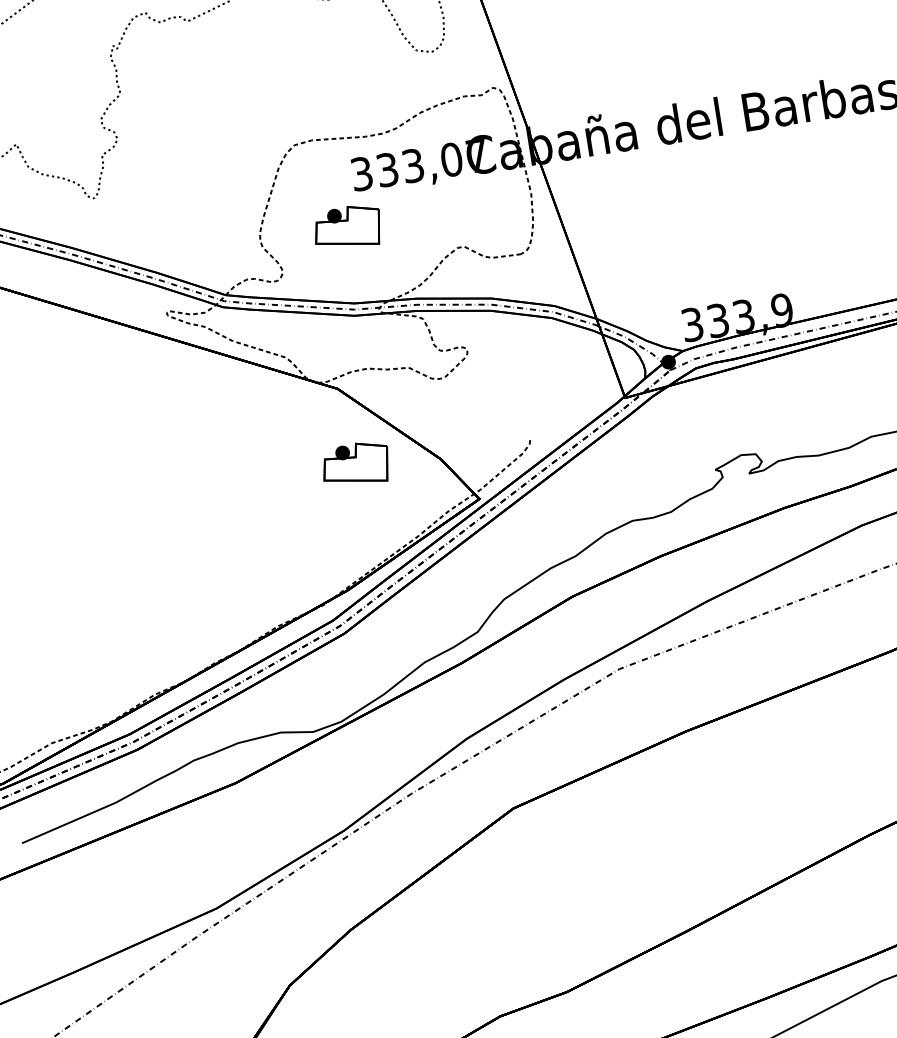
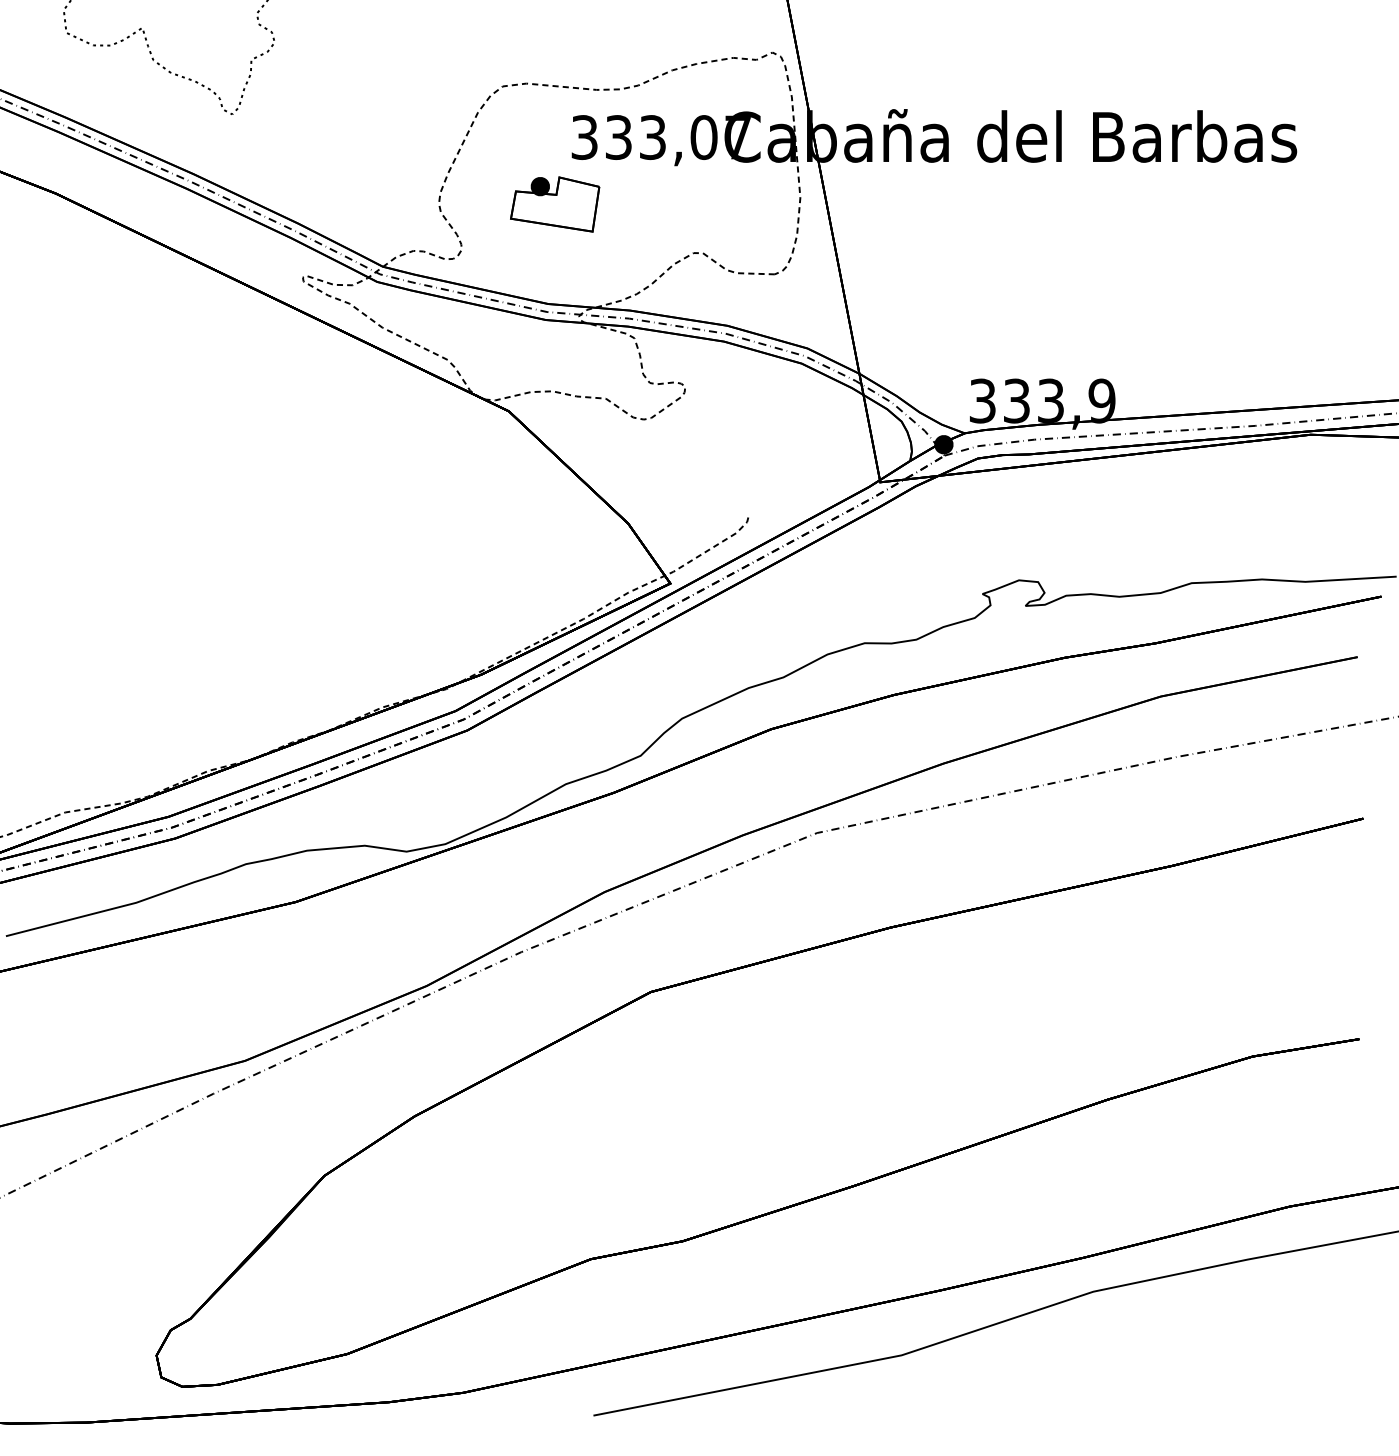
part: (356, 464) -> (517, 513), removed

